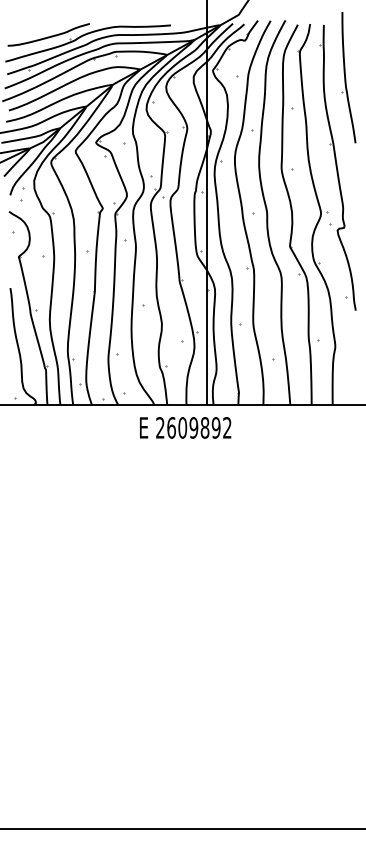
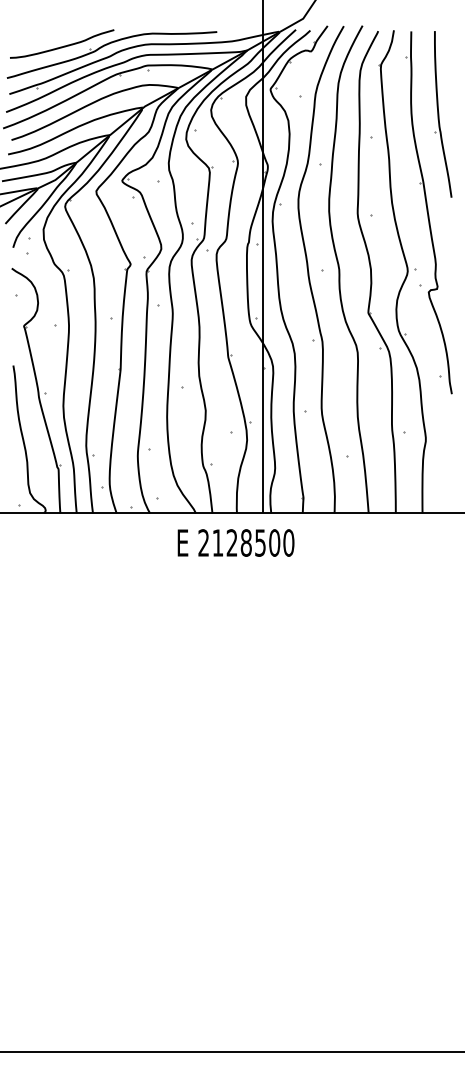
part: (349, 77) -> (443, 114), moved
text: (199, 427) -> (253, 542), 2609892 -> 2128500

